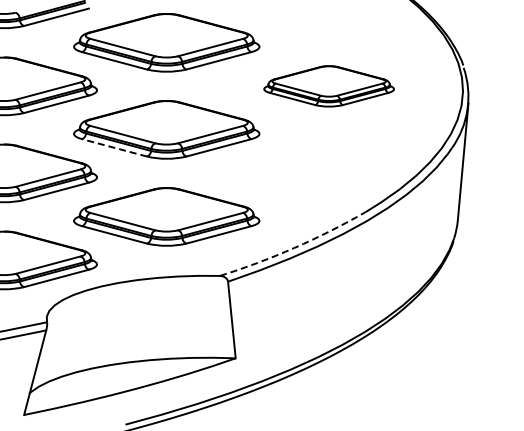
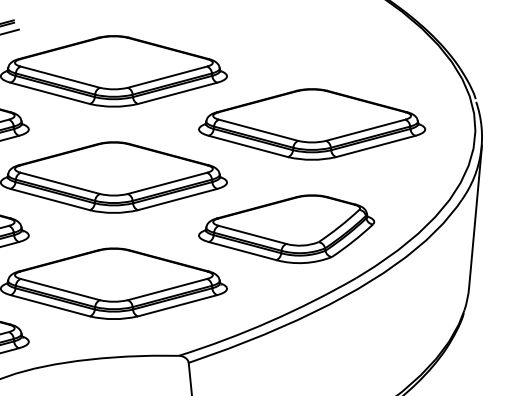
part: (328, 86) -> (311, 124), size x1.43
line: (114, 147) -> (50, 199), dashed -> solid
part: (307, 171) -> (285, 228), added
arc: (294, 247) -> (269, 321), dashed -> solid

